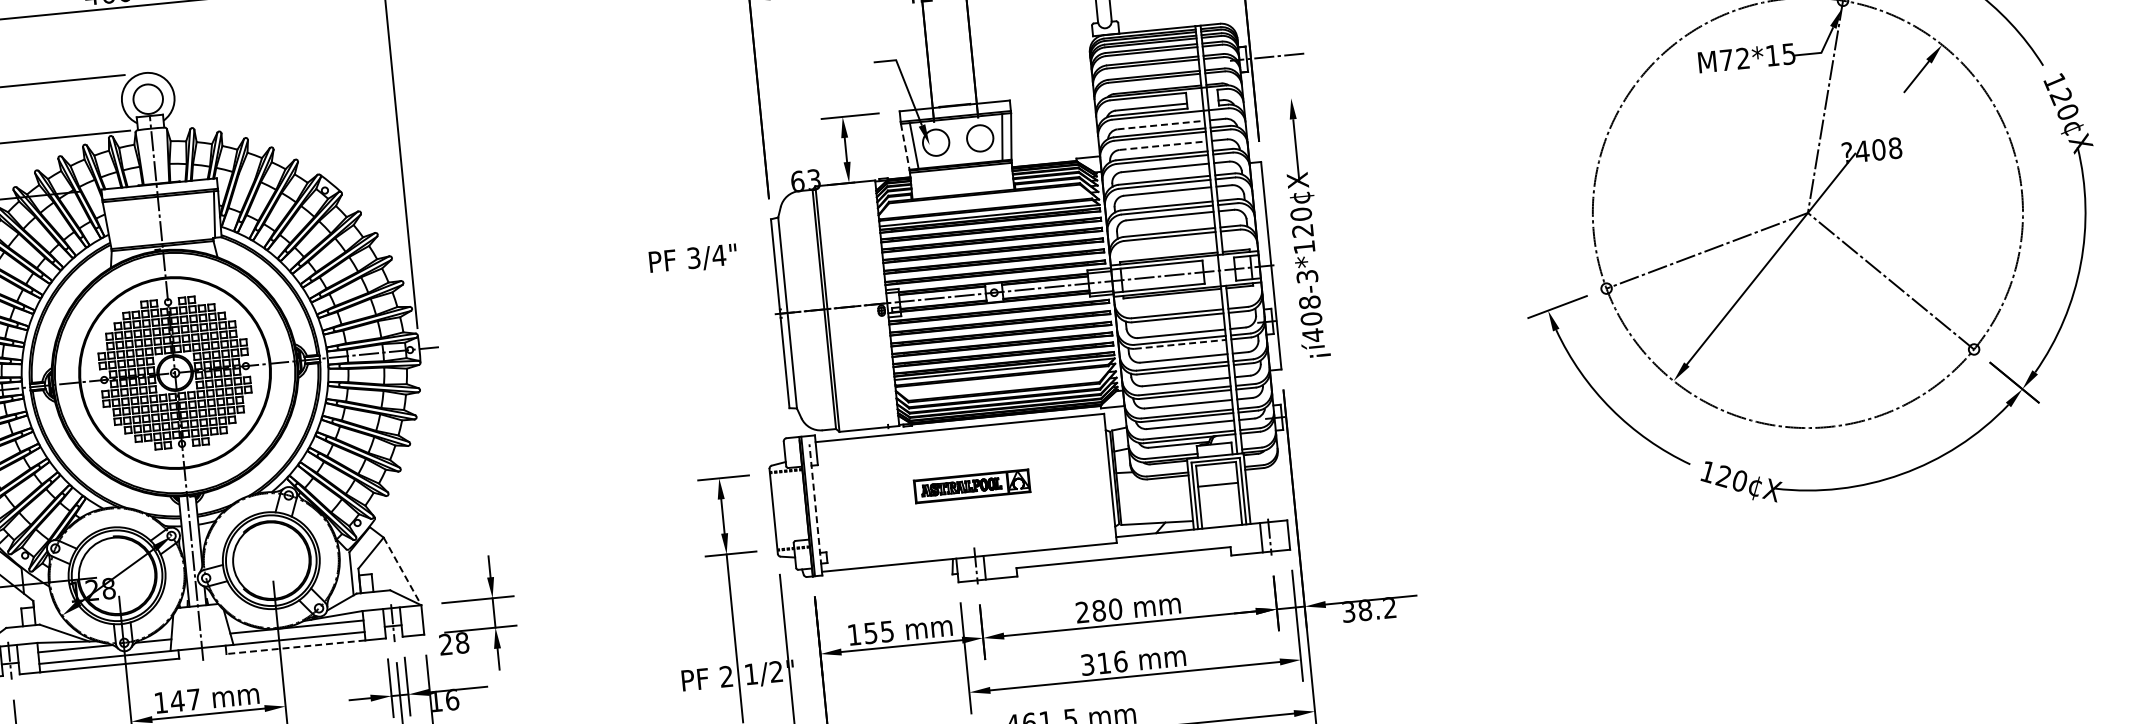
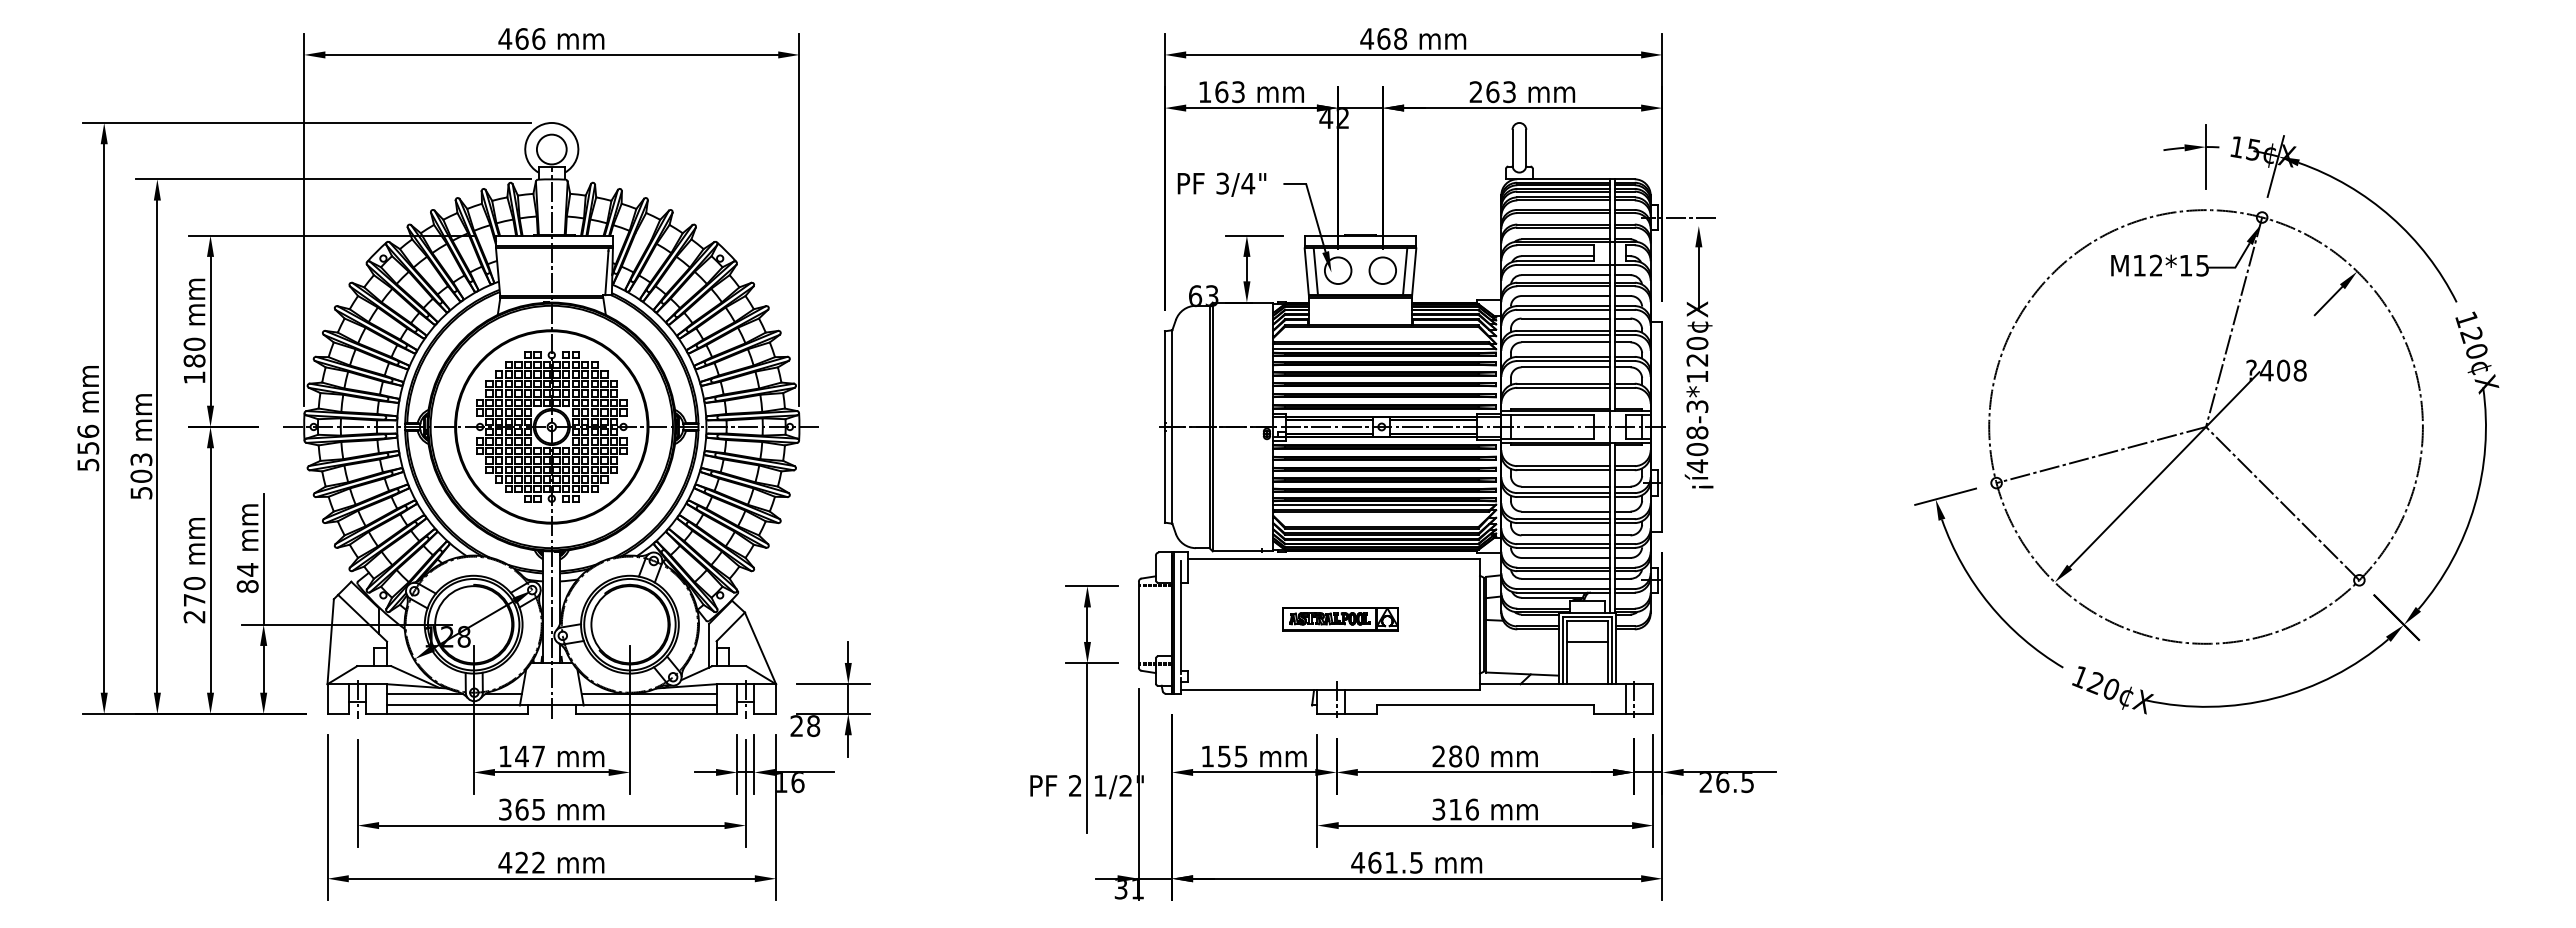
text: (1726, 60) -> (2139, 265), M72*15 -> M12*15
line: (1161, 125) -> (1566, 275), dashed -> solid
line: (1164, 146) -> (1566, 296), dashed -> solid
line: (905, 147) -> (1306, 272), dashed -> solid
part: (1303, 228) -> (1698, 357), moved
text: (692, 259) -> (1221, 184), moved
line: (1181, 344) -> (1564, 497), dashed -> solid
line: (814, 499) -> (1181, 616), dashed -> solid
line: (402, 571) -> (760, 648), dashed -> solid
text: (1369, 611) -> (1726, 783), 38.2 -> 26.5
line: (295, 646) -> (645, 713), dashed -> solid

